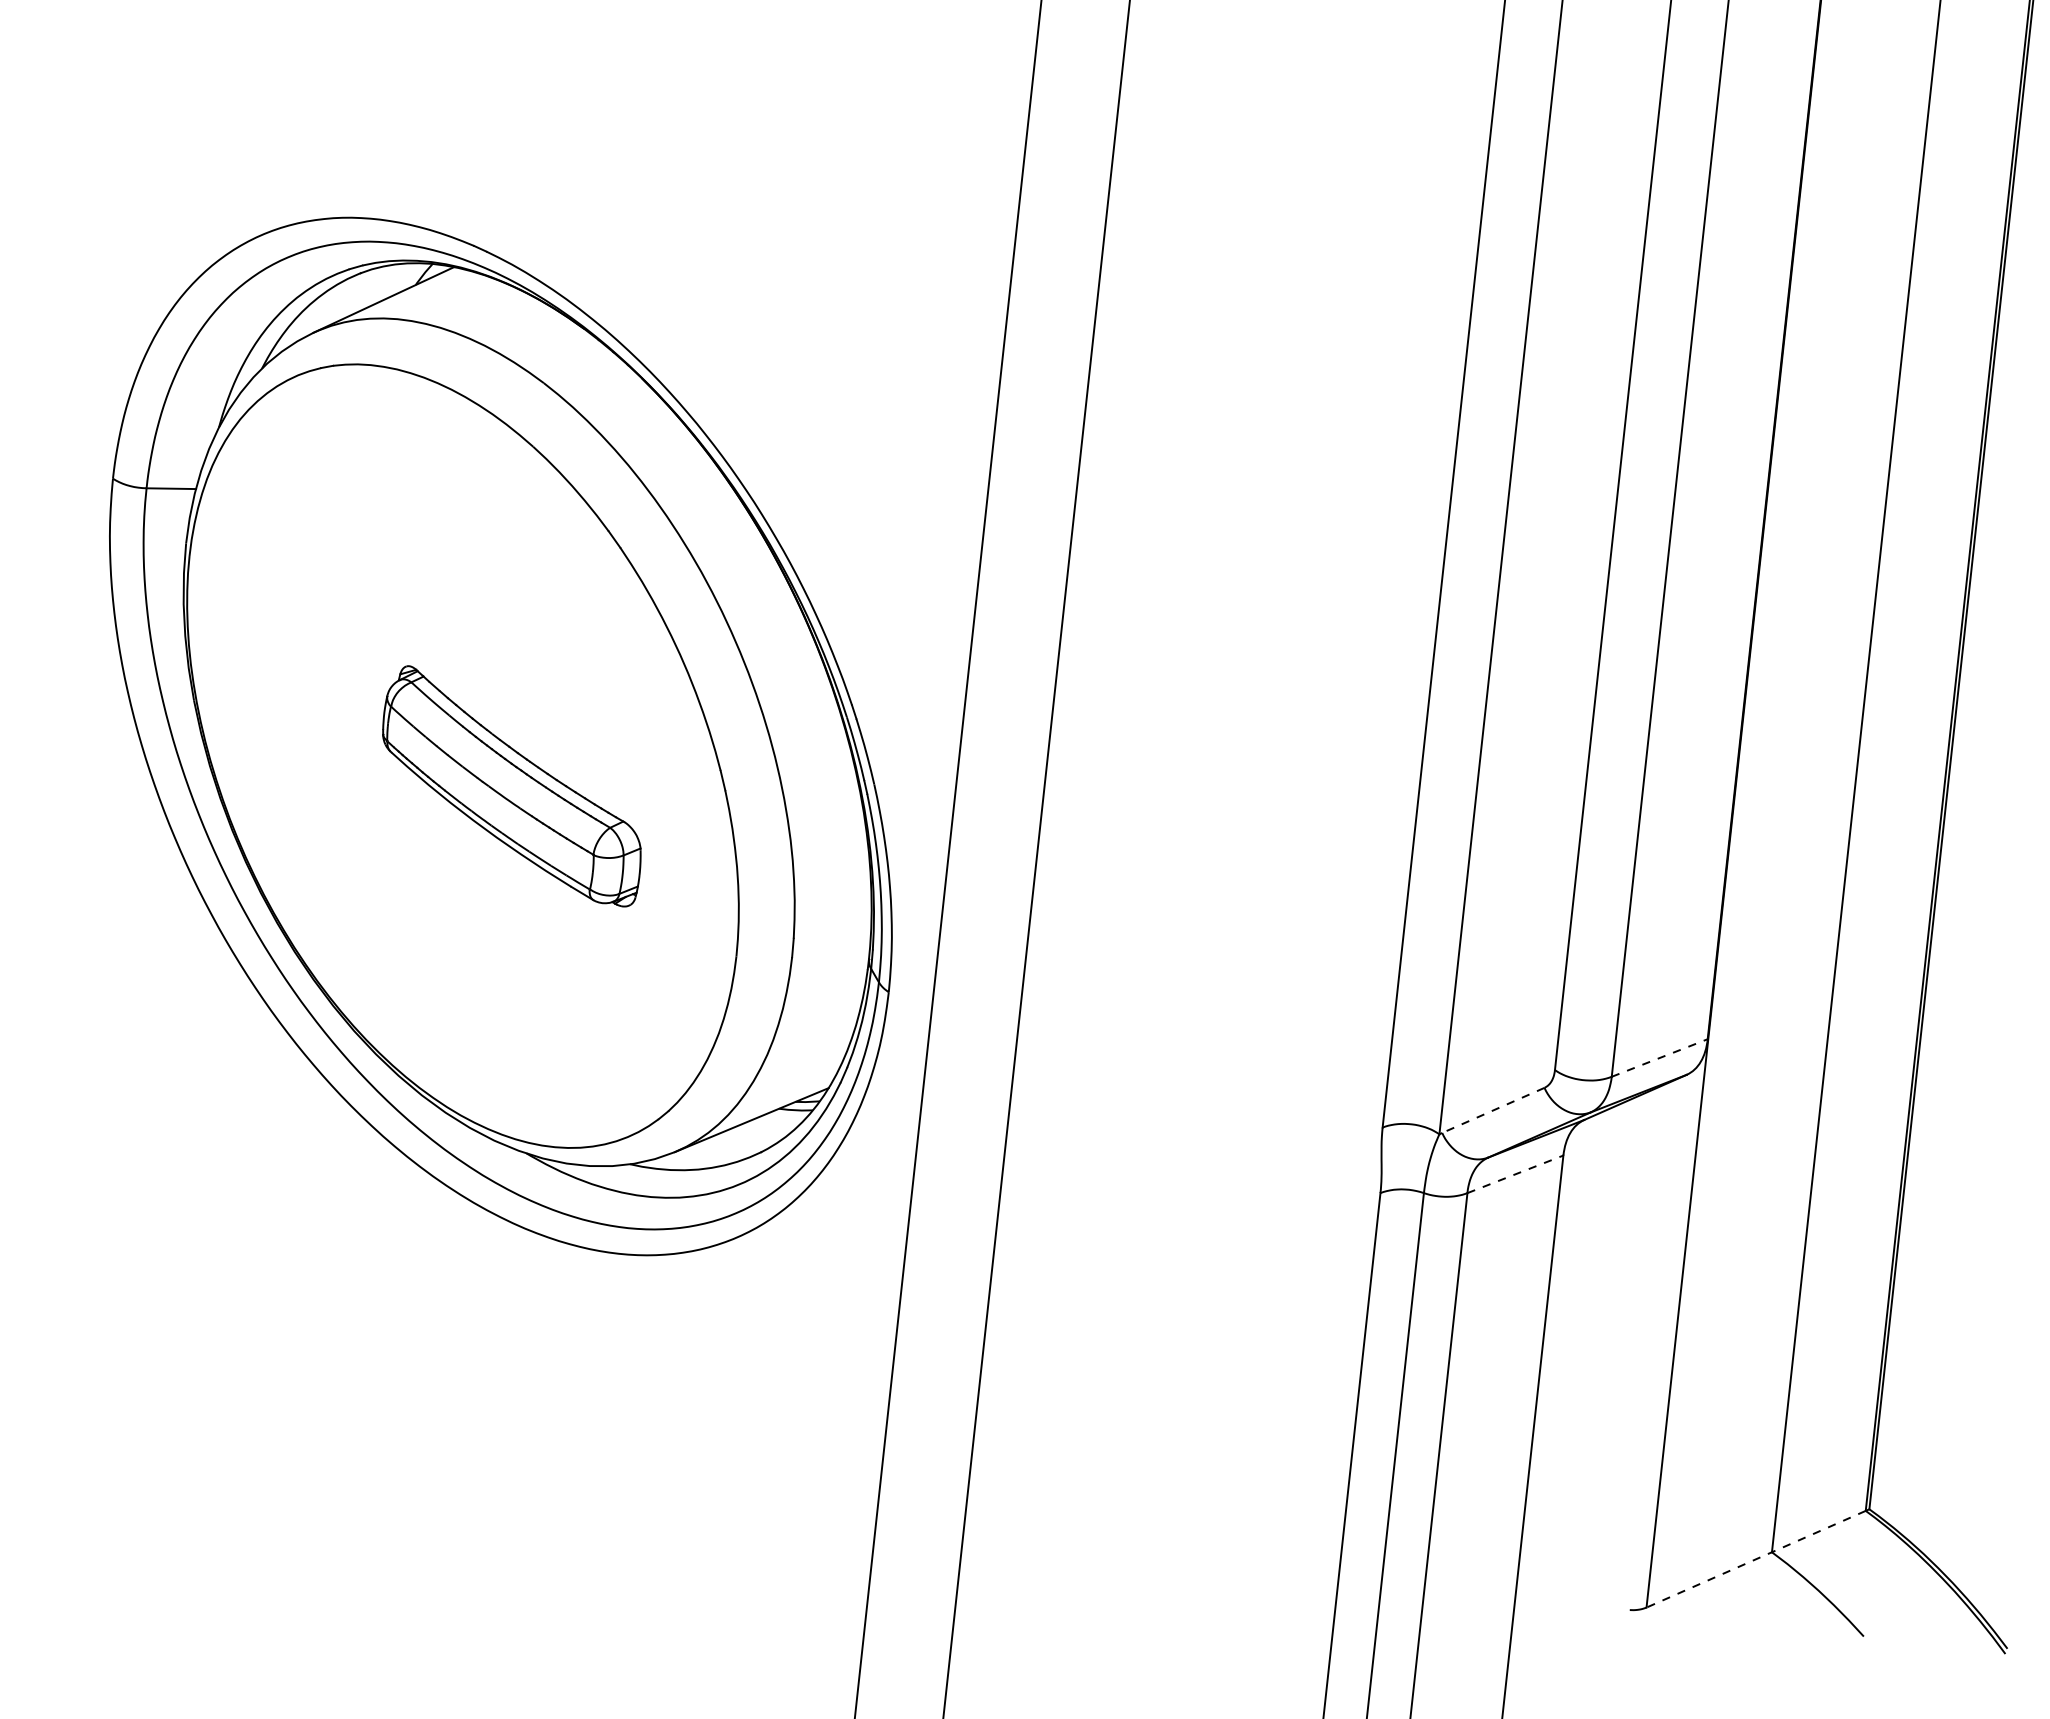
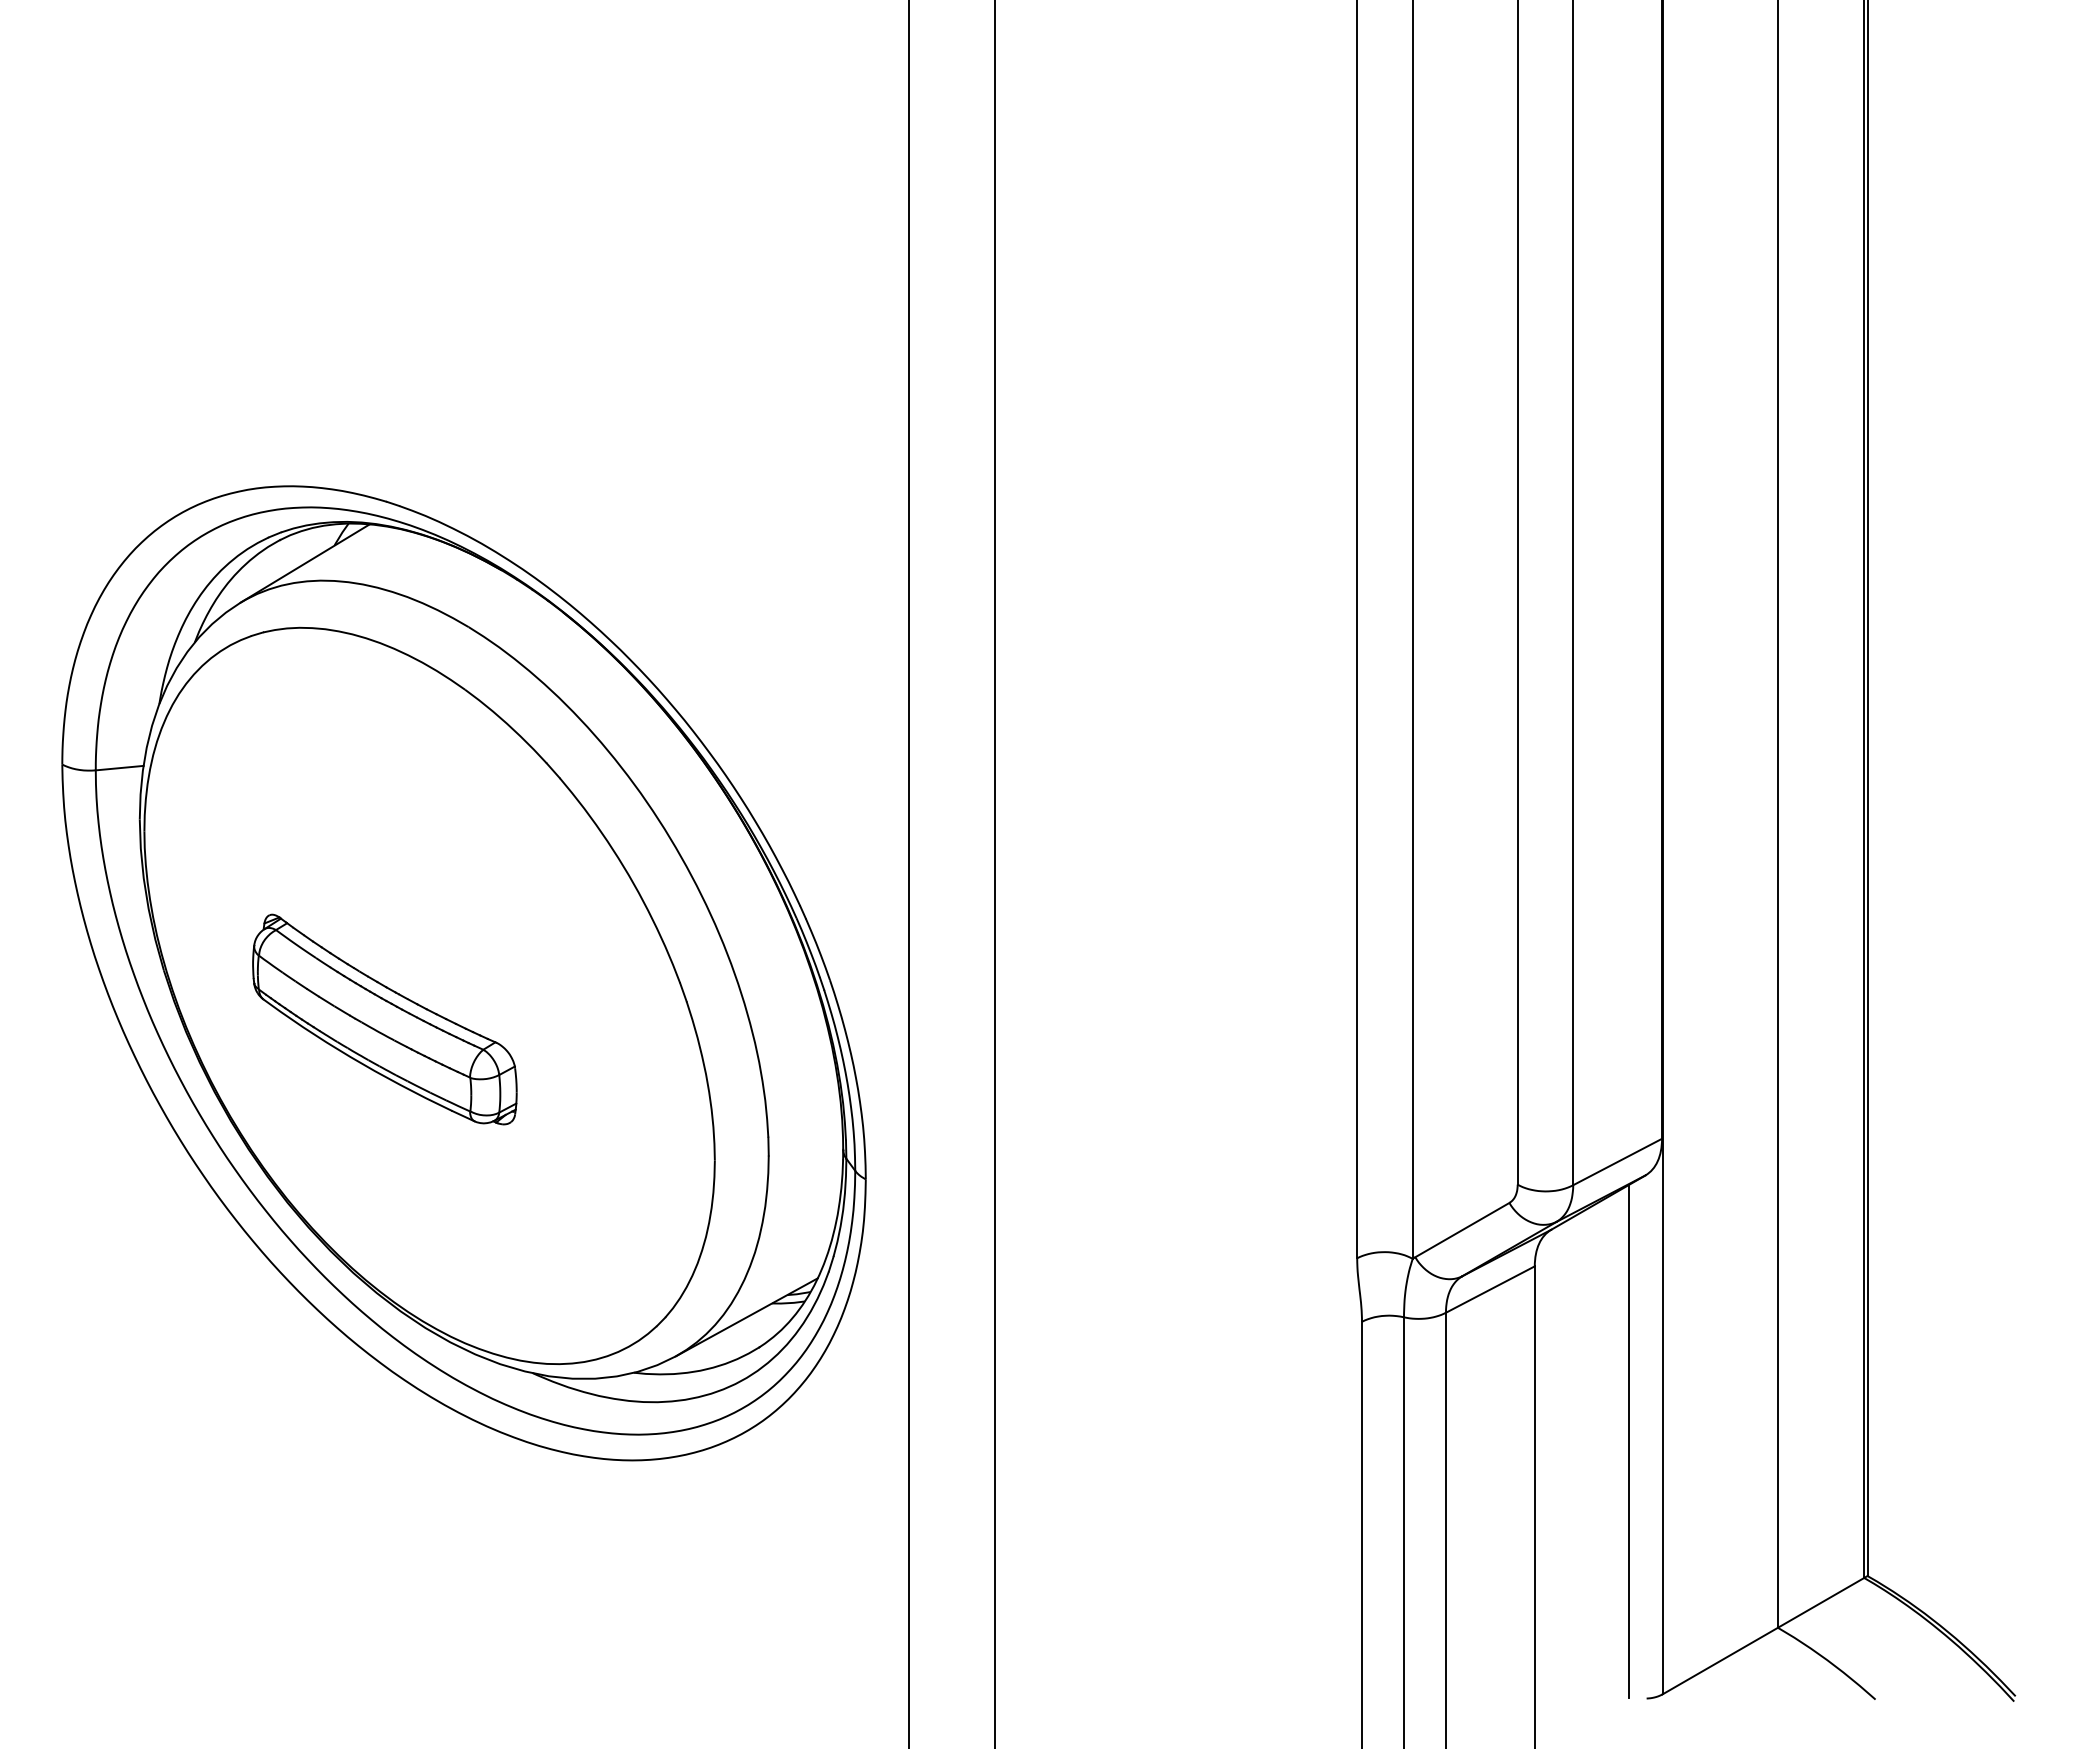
part: (512, 785) -> (384, 1019), moved
line: (1660, 1057) -> (1618, 1161), dashed -> solid
line: (1492, 1110) -> (1461, 1230), dashed -> solid
line: (1515, 1174) -> (1490, 1289), dashed -> solid
line: (1639, 1345) -> (1628, 1441), added
line: (1755, 1559) -> (1762, 1636), dashed -> solid

